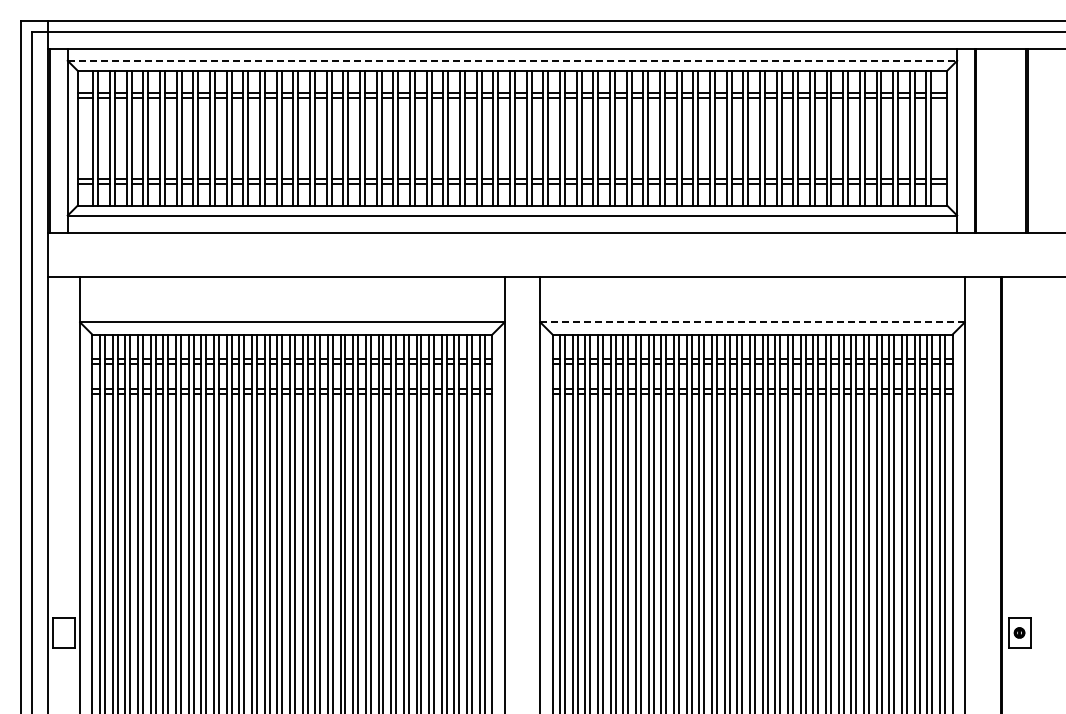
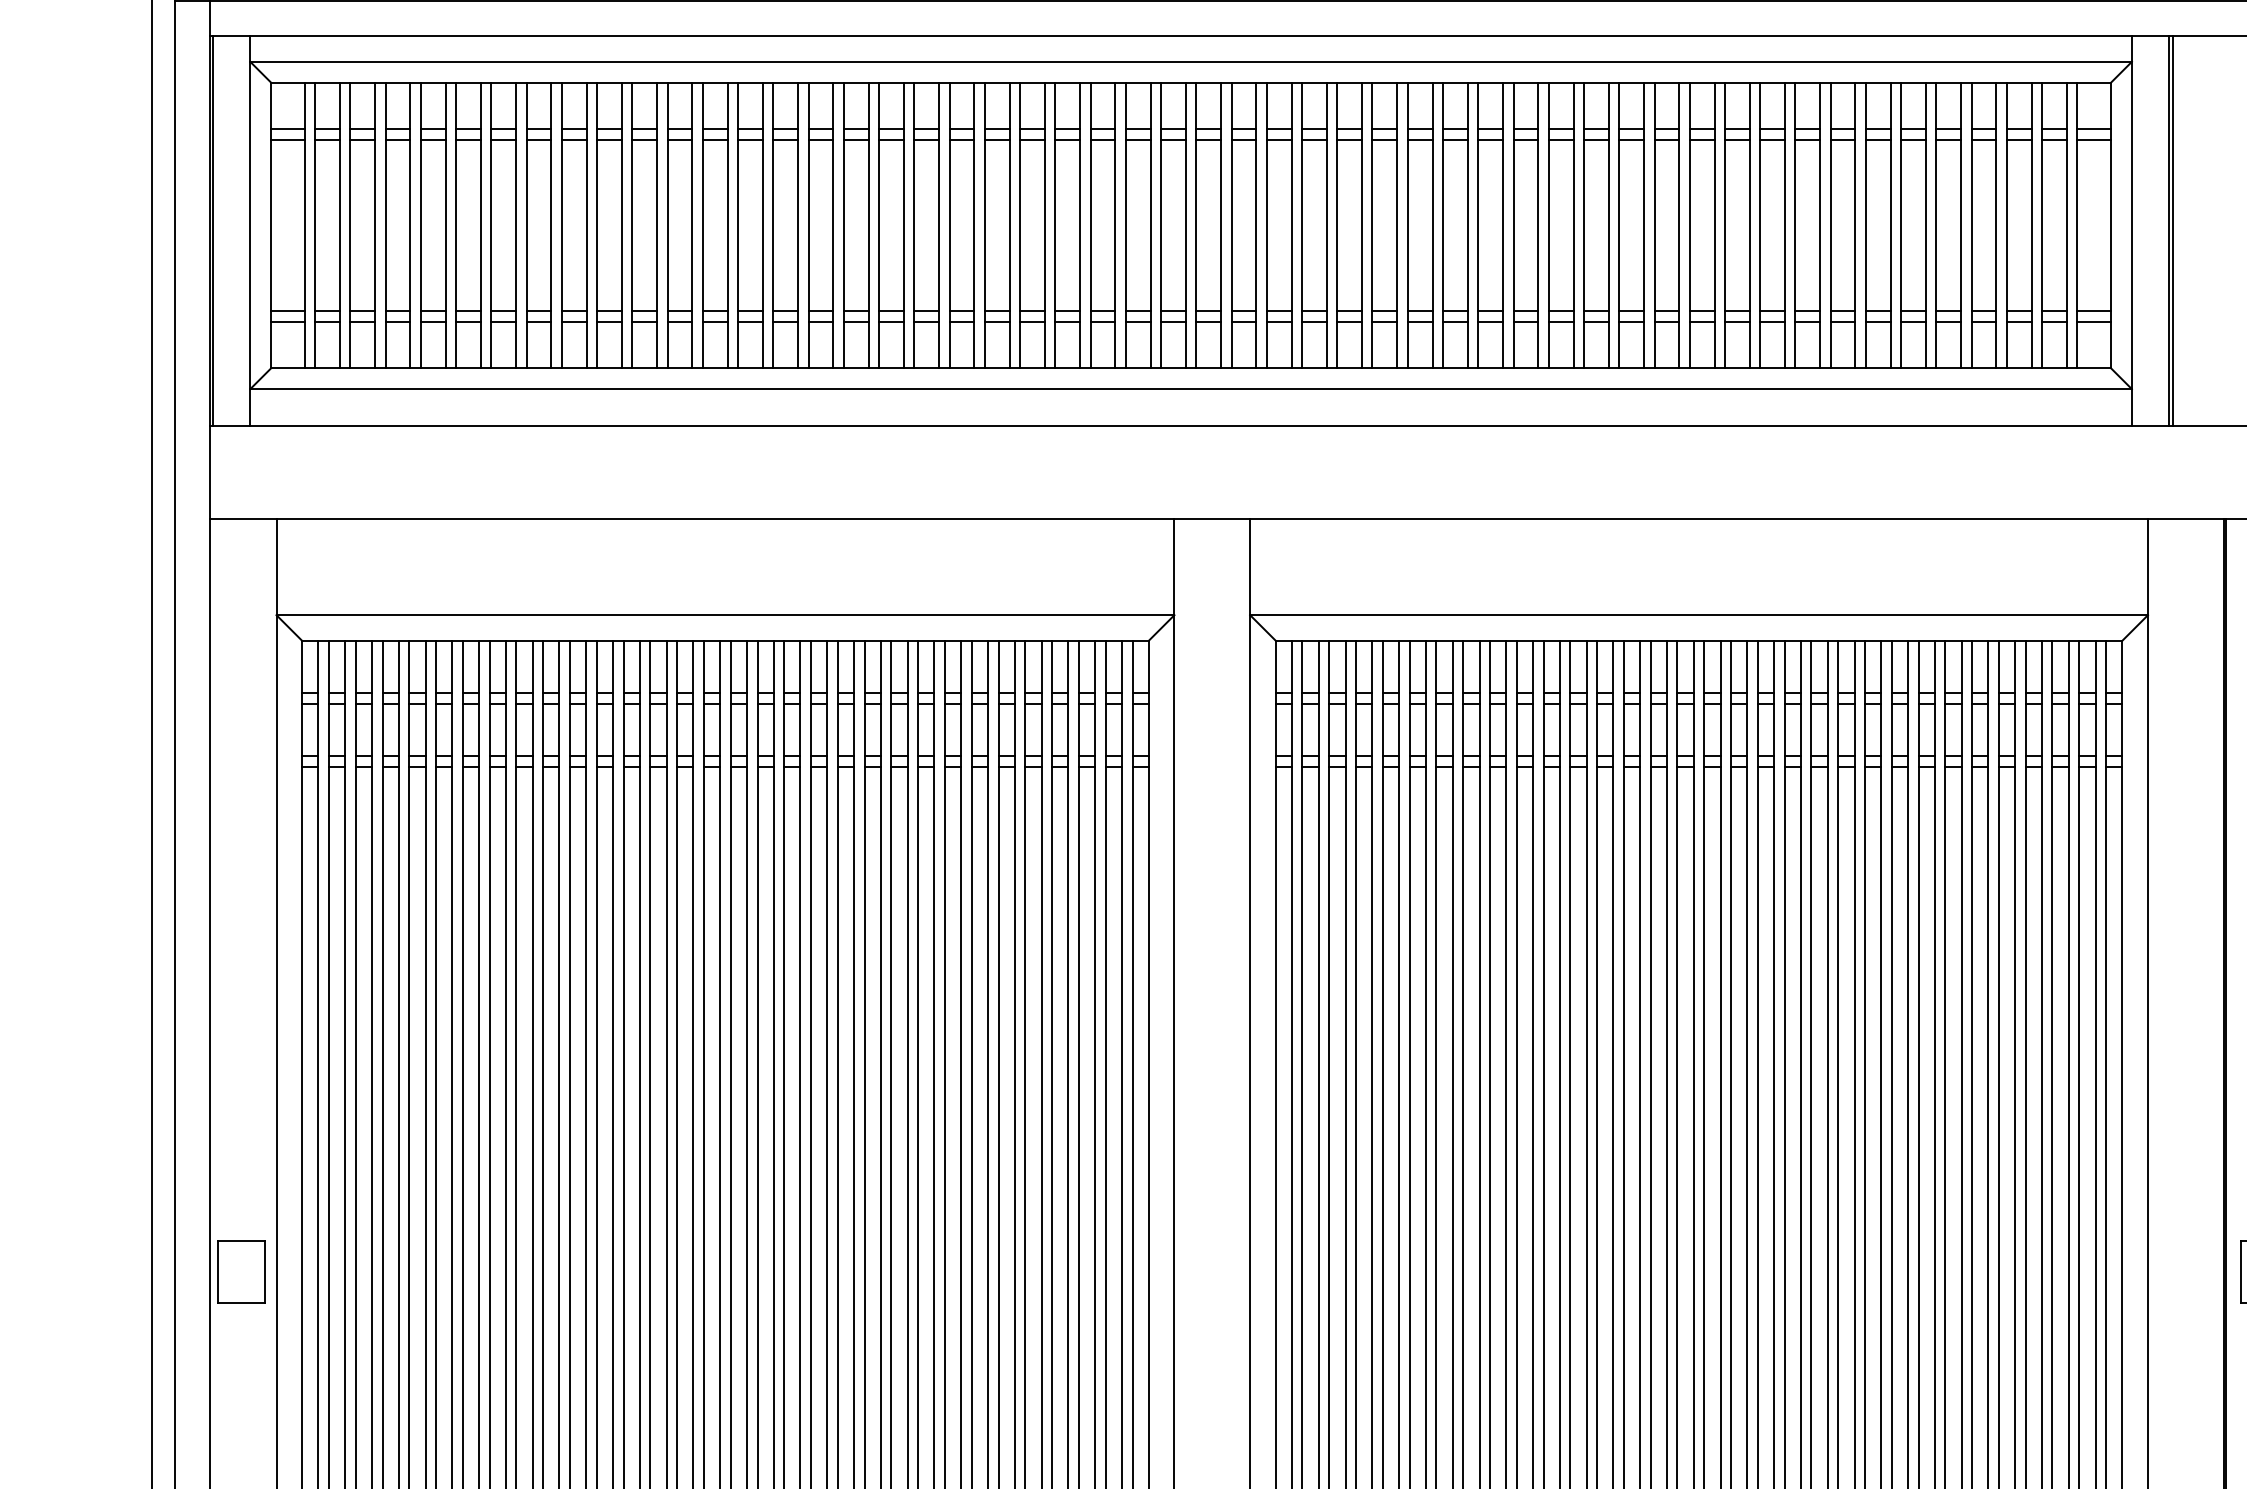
line: (512, 60) -> (1191, 61), dashed -> solid
line: (753, 322) -> (1701, 615), dashed -> solid

